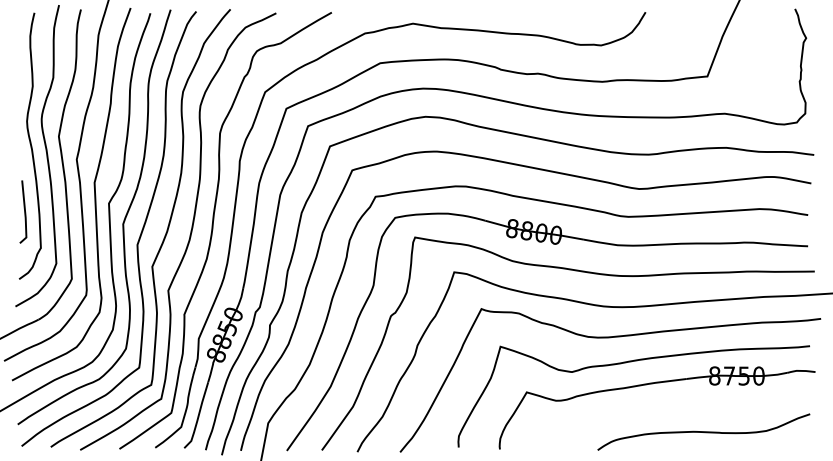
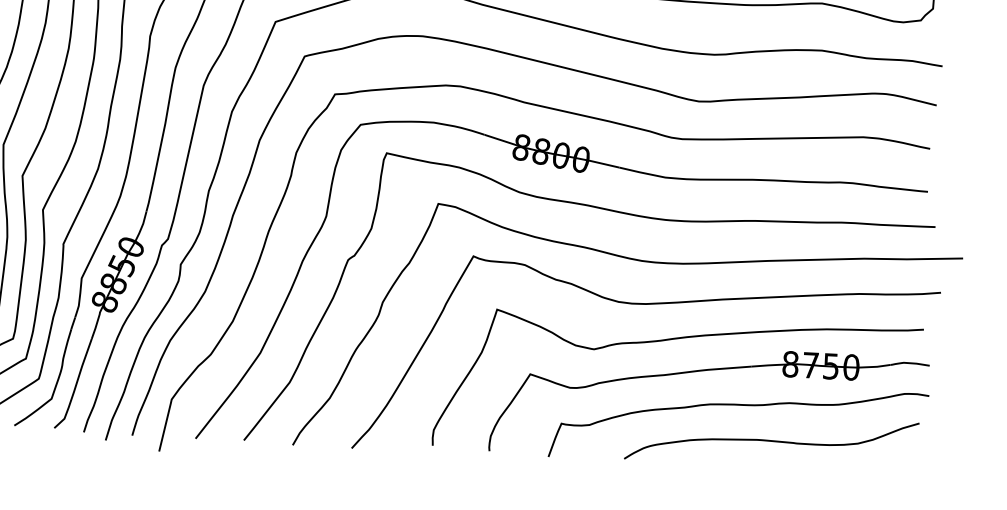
curve: (679, 407) -> (739, 405), added

